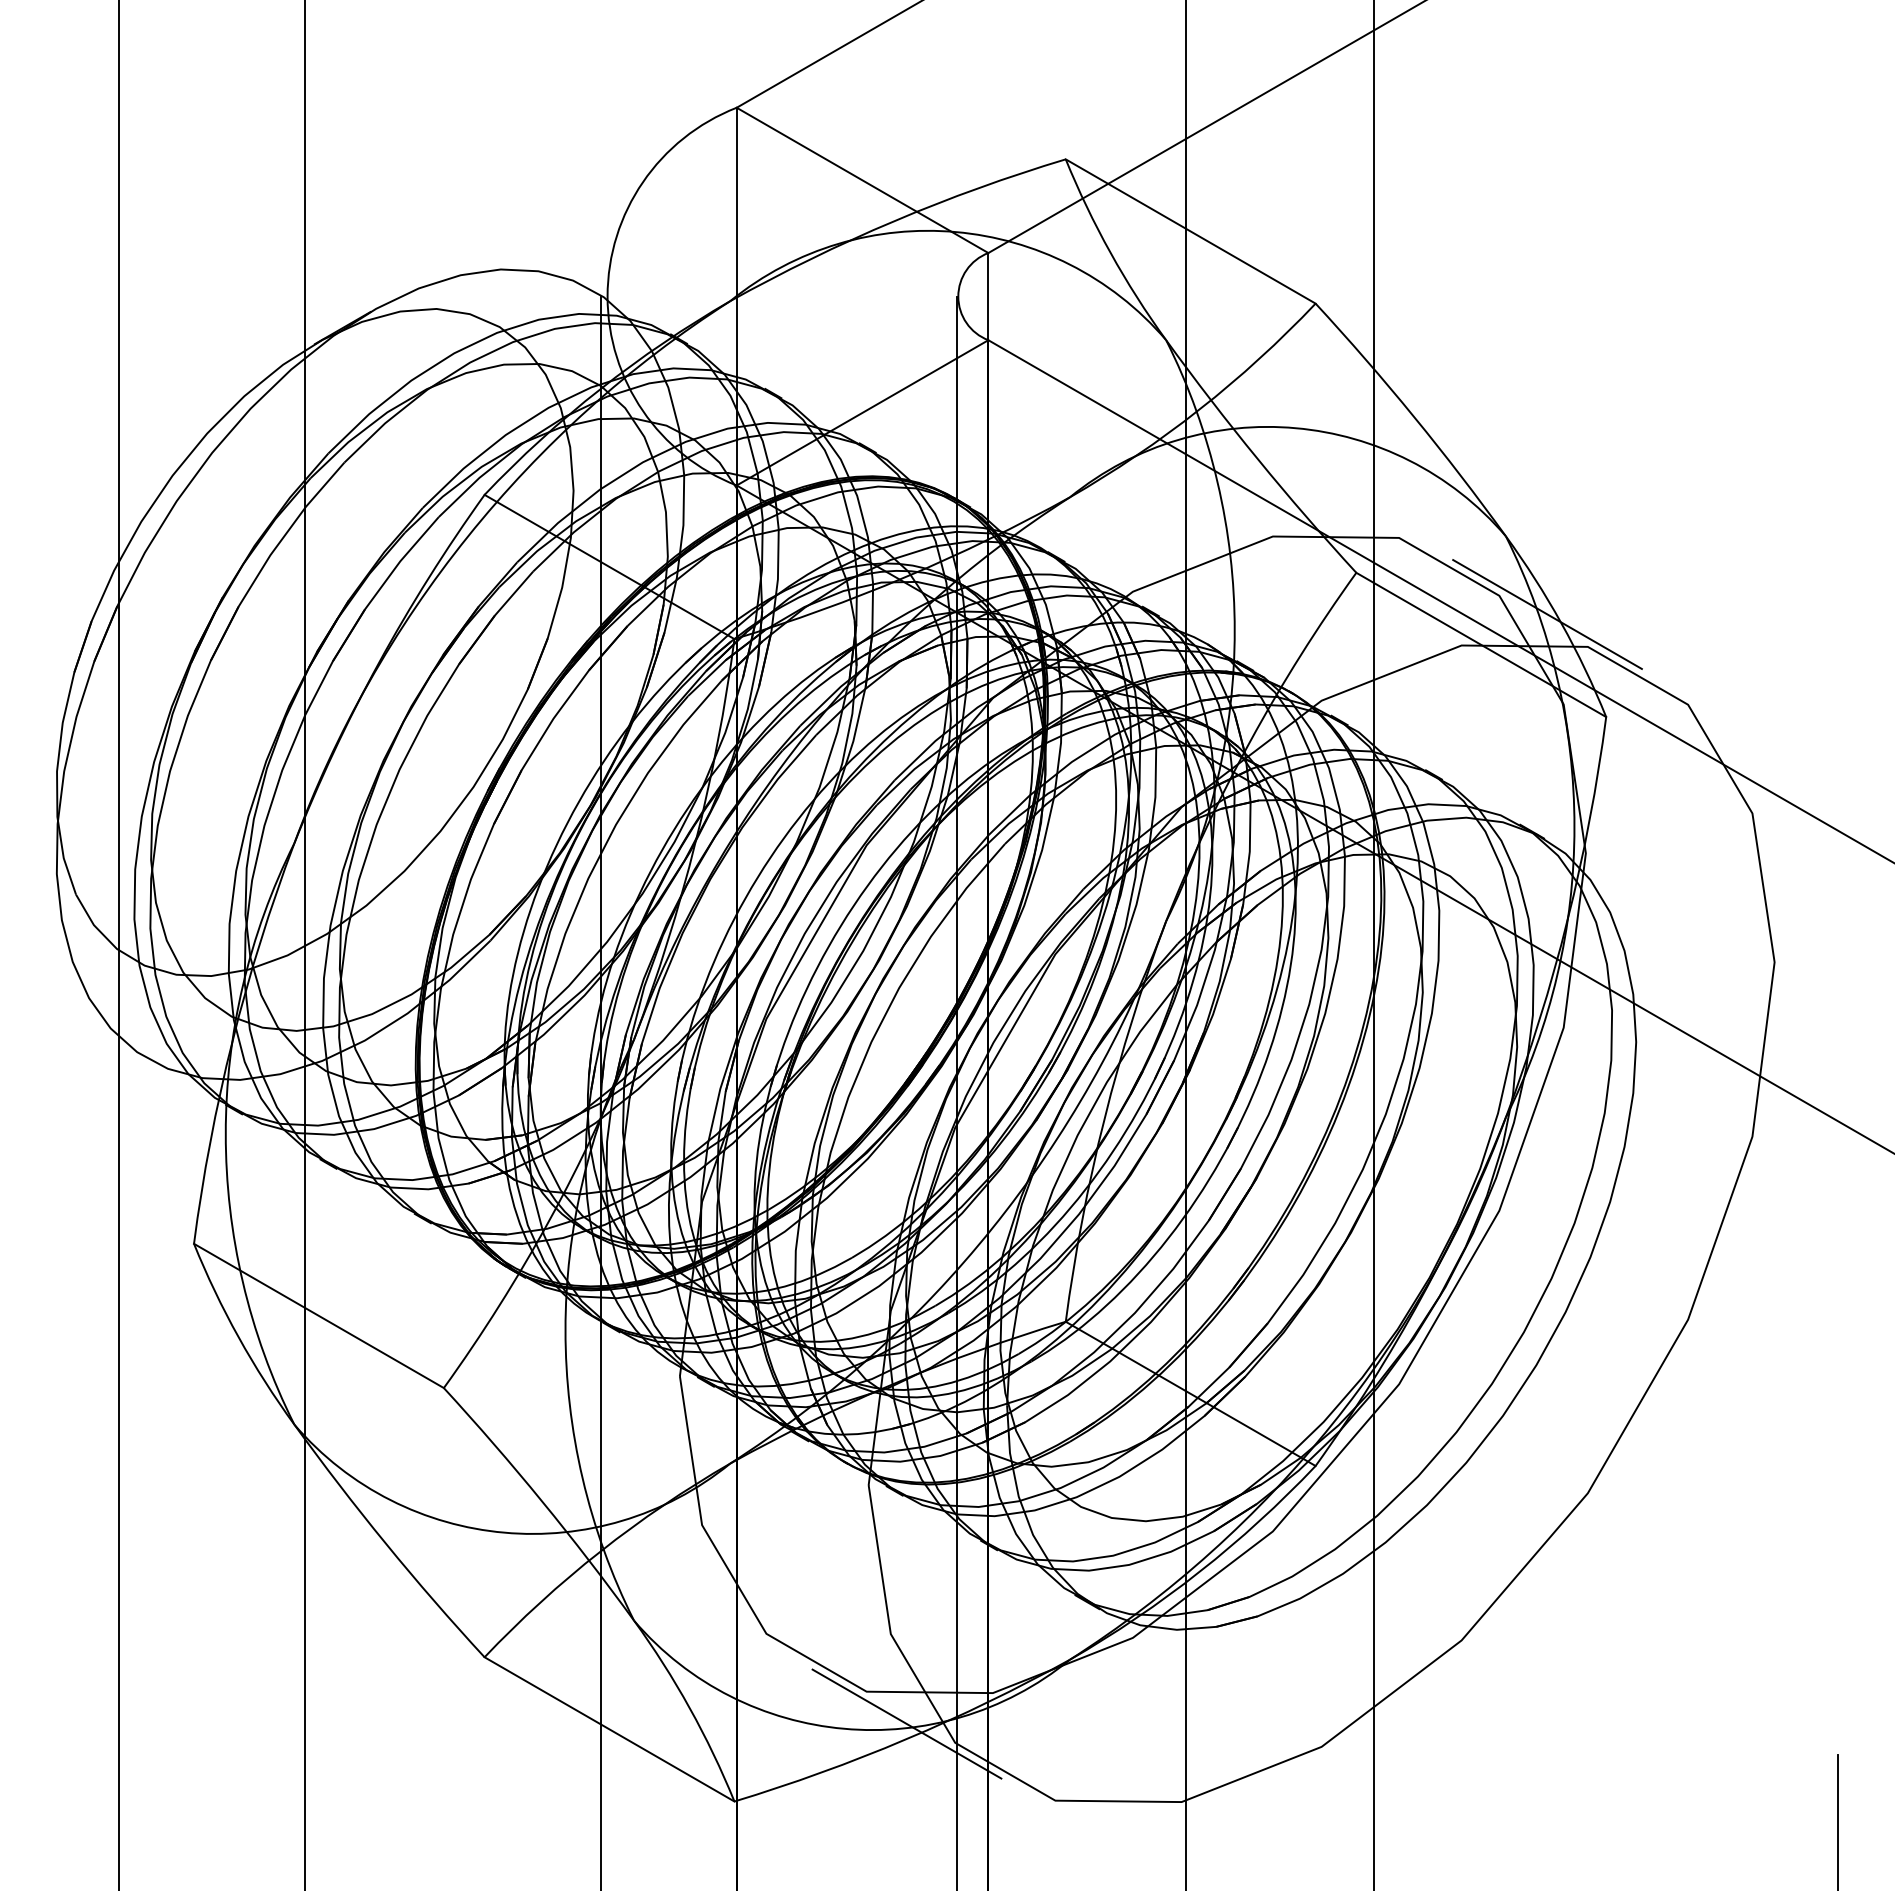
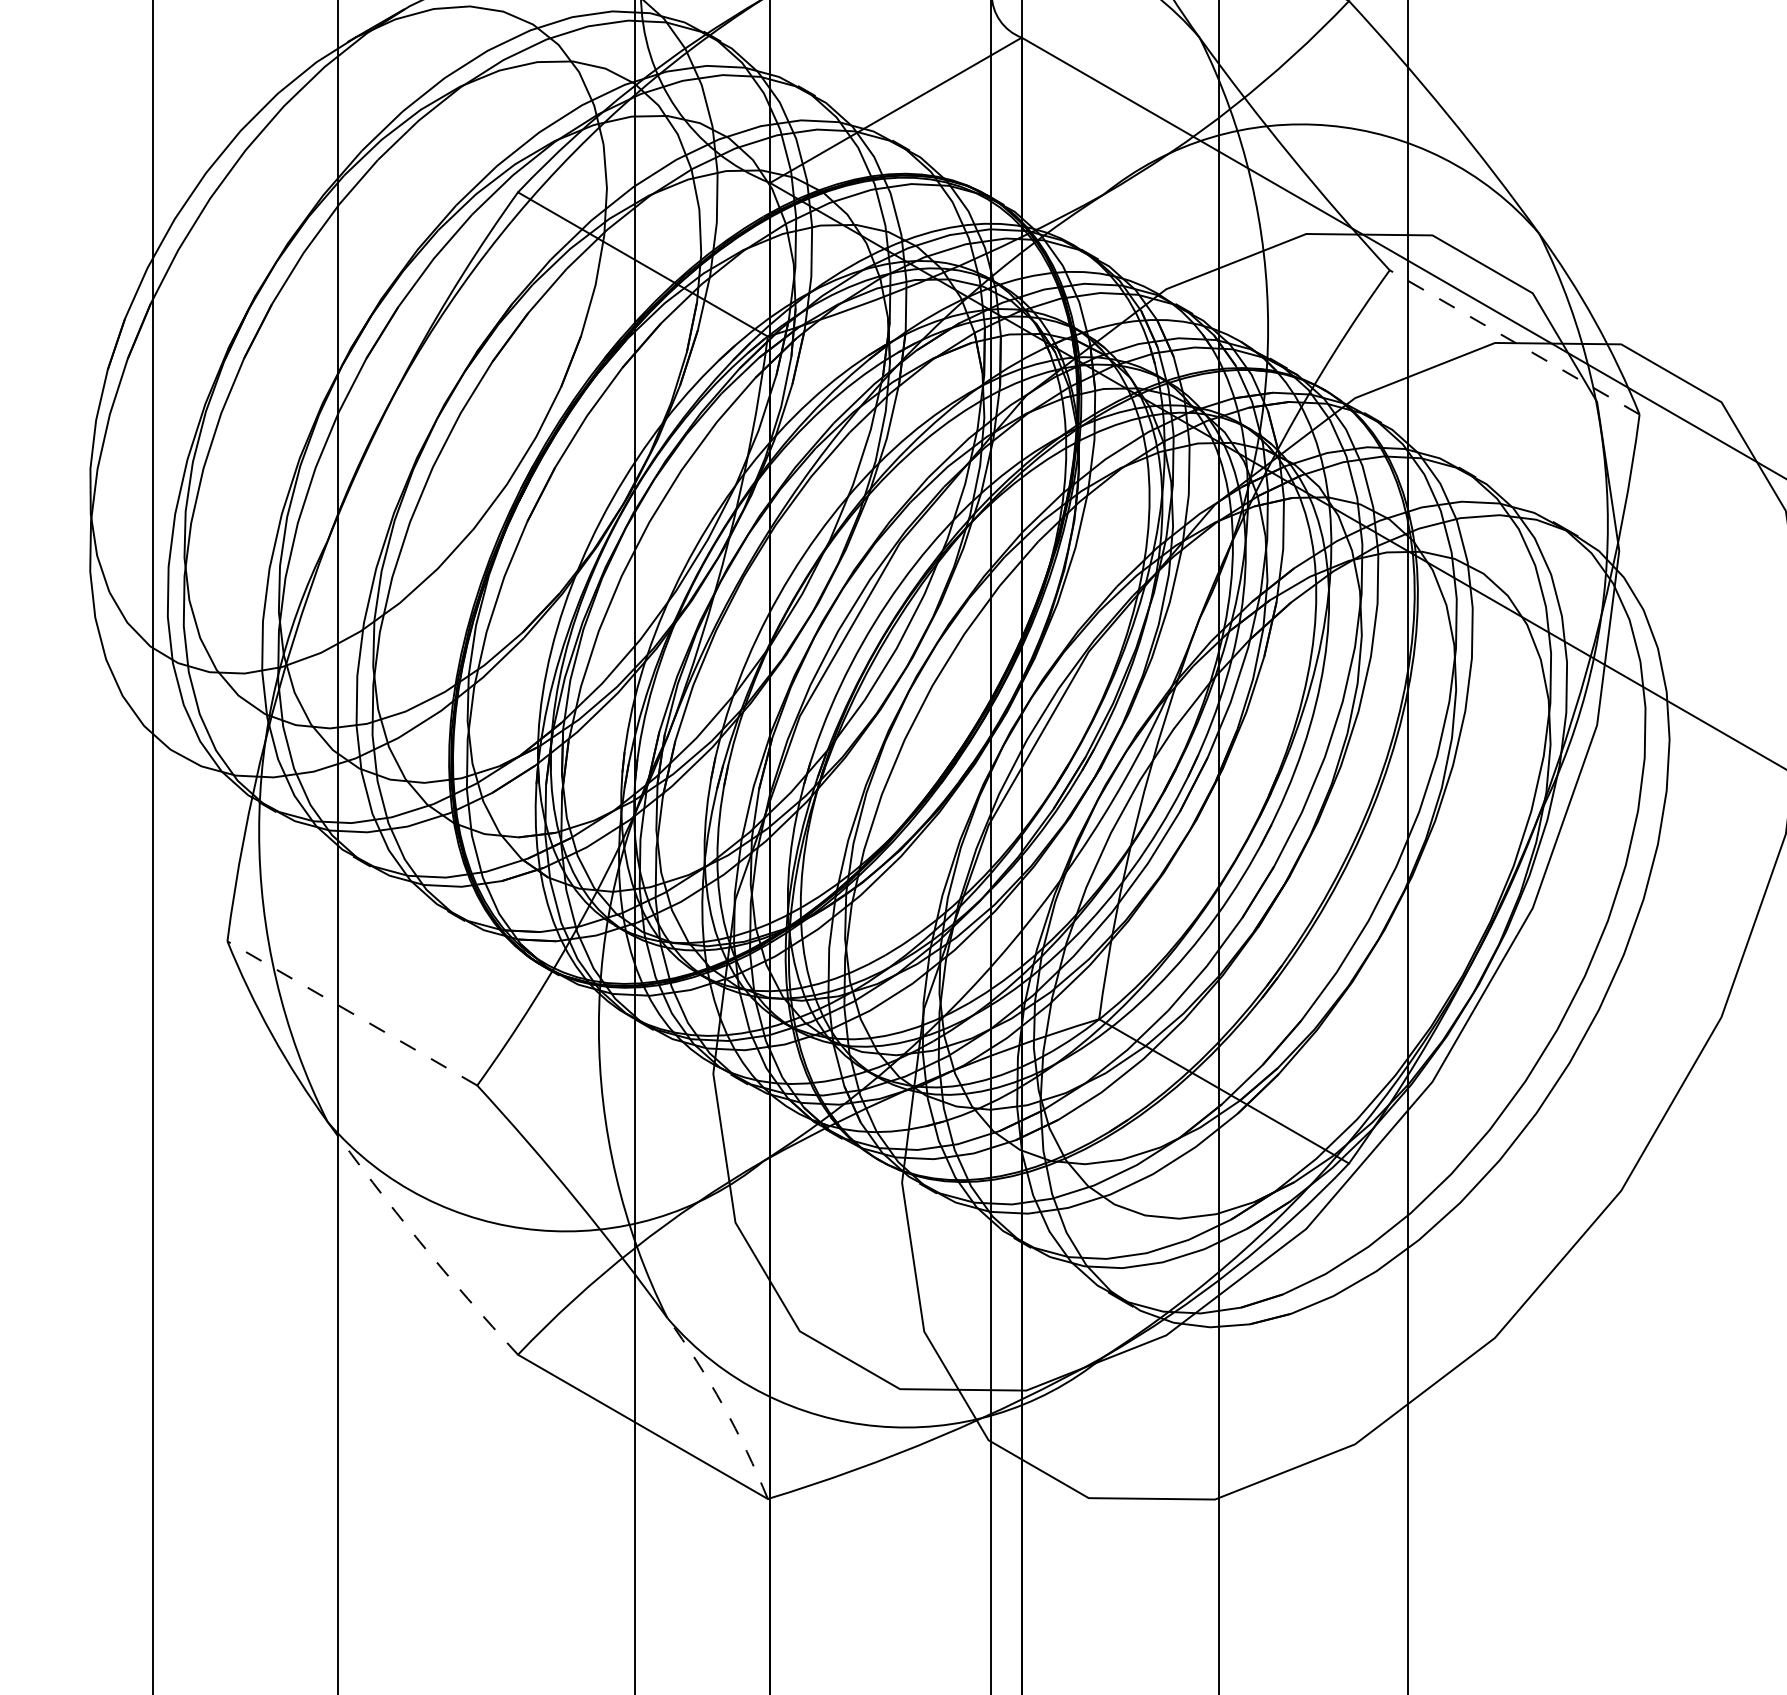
line: (1547, 614) -> (1580, 311), removed
line: (1480, 644) -> (1513, 341), solid -> dashed
line: (318, 1315) -> (351, 1012), solid -> dashed
arc: (386, 1543) -> (419, 1240), solid -> dashed
arc: (689, 1708) -> (722, 1405), solid -> dashed
line: (906, 1723) -> (939, 1420), removed

